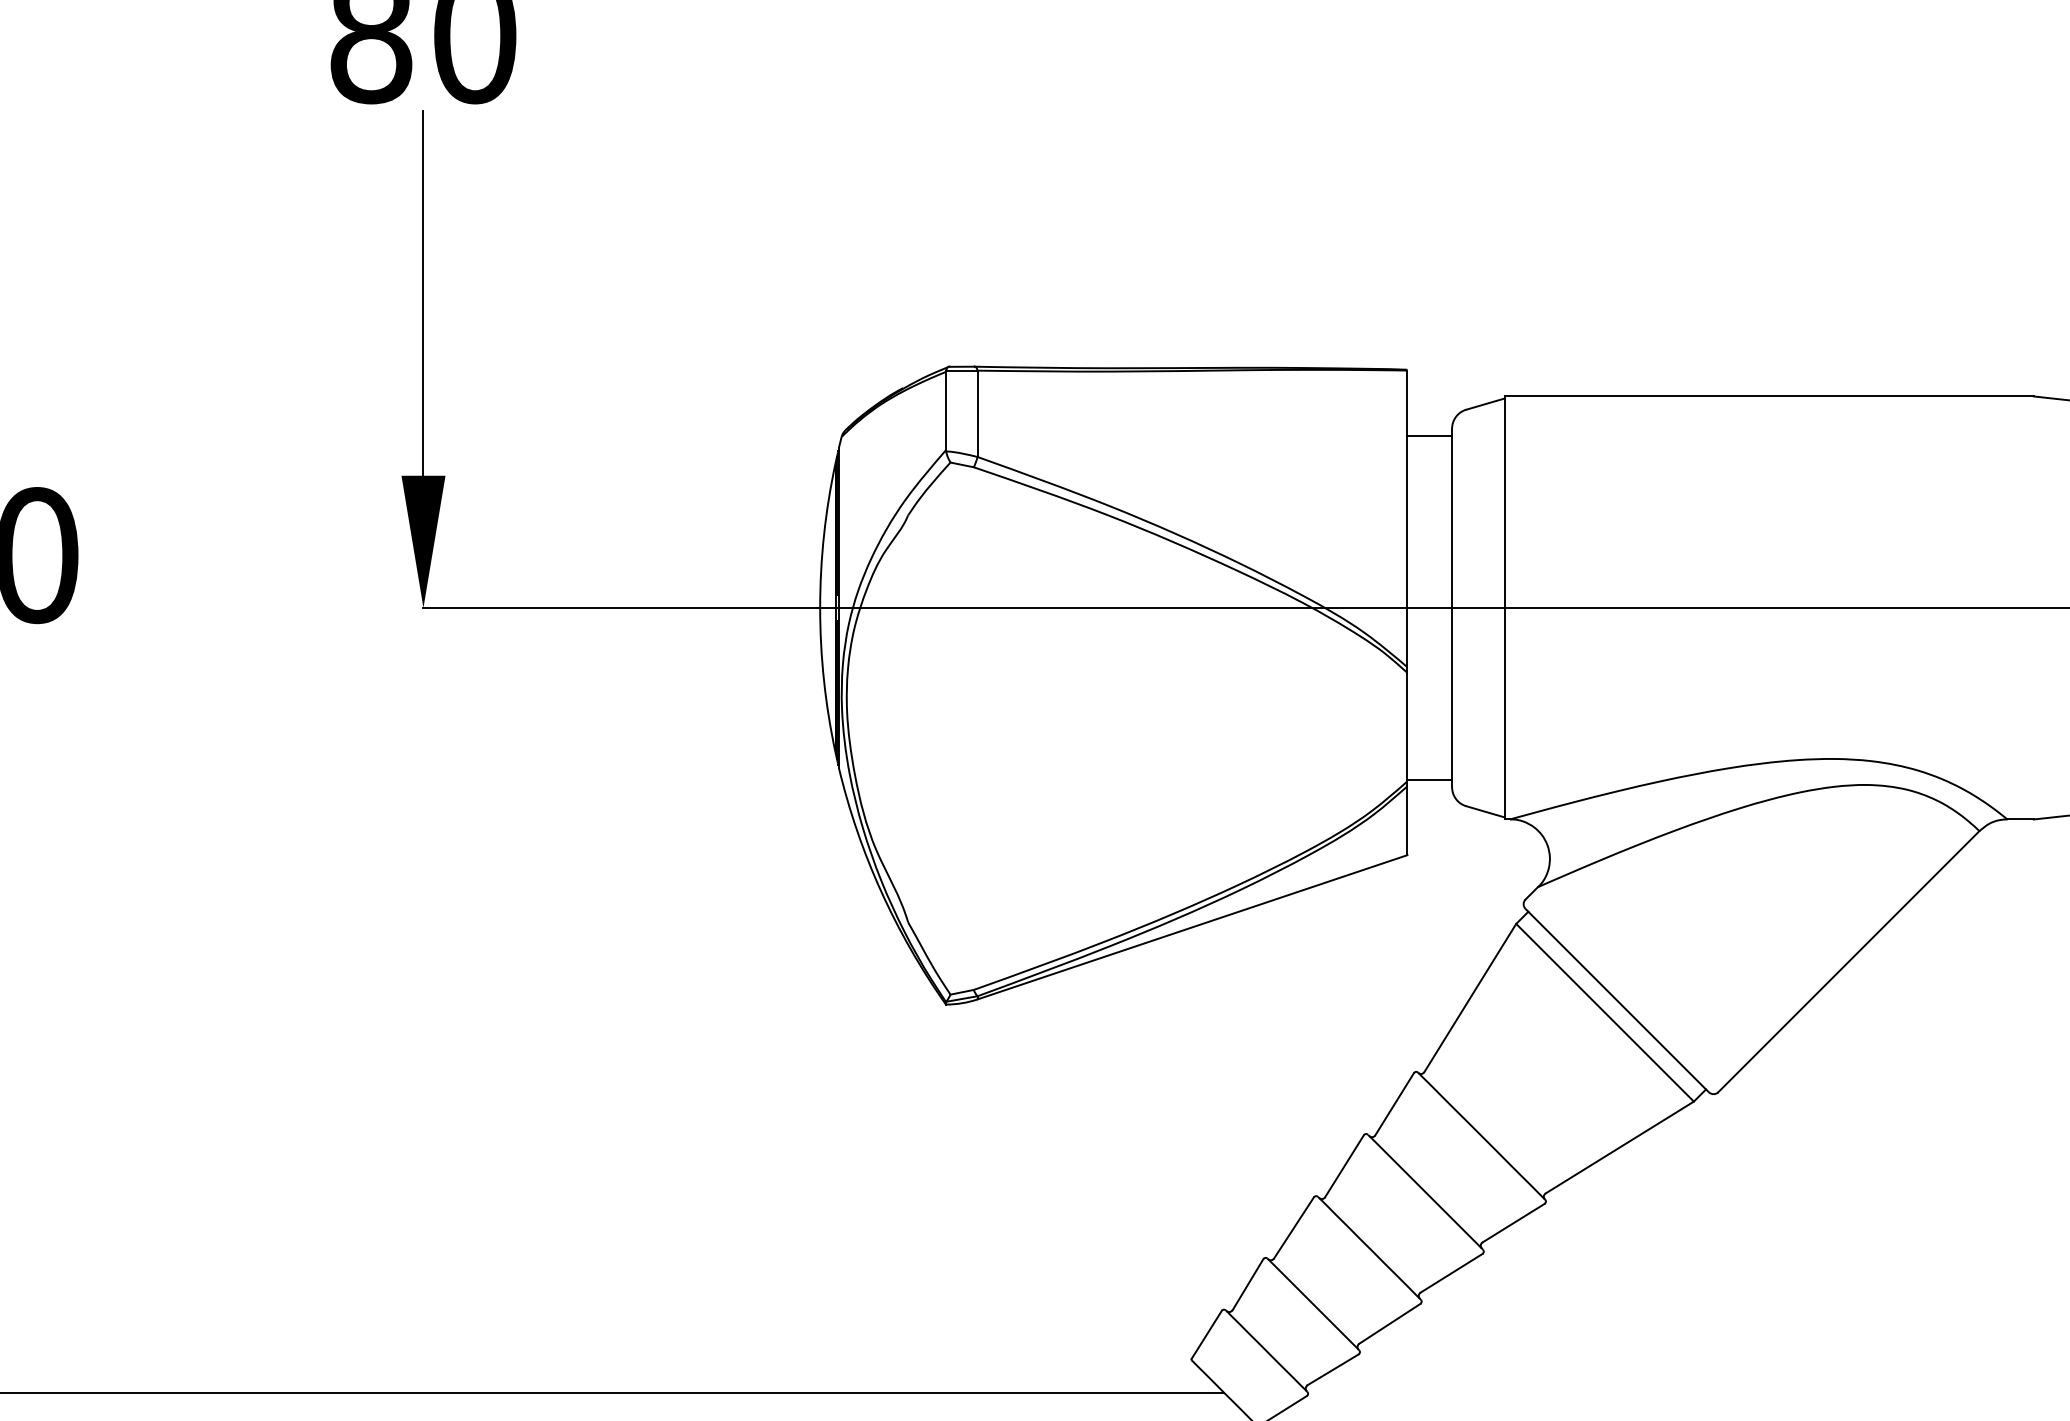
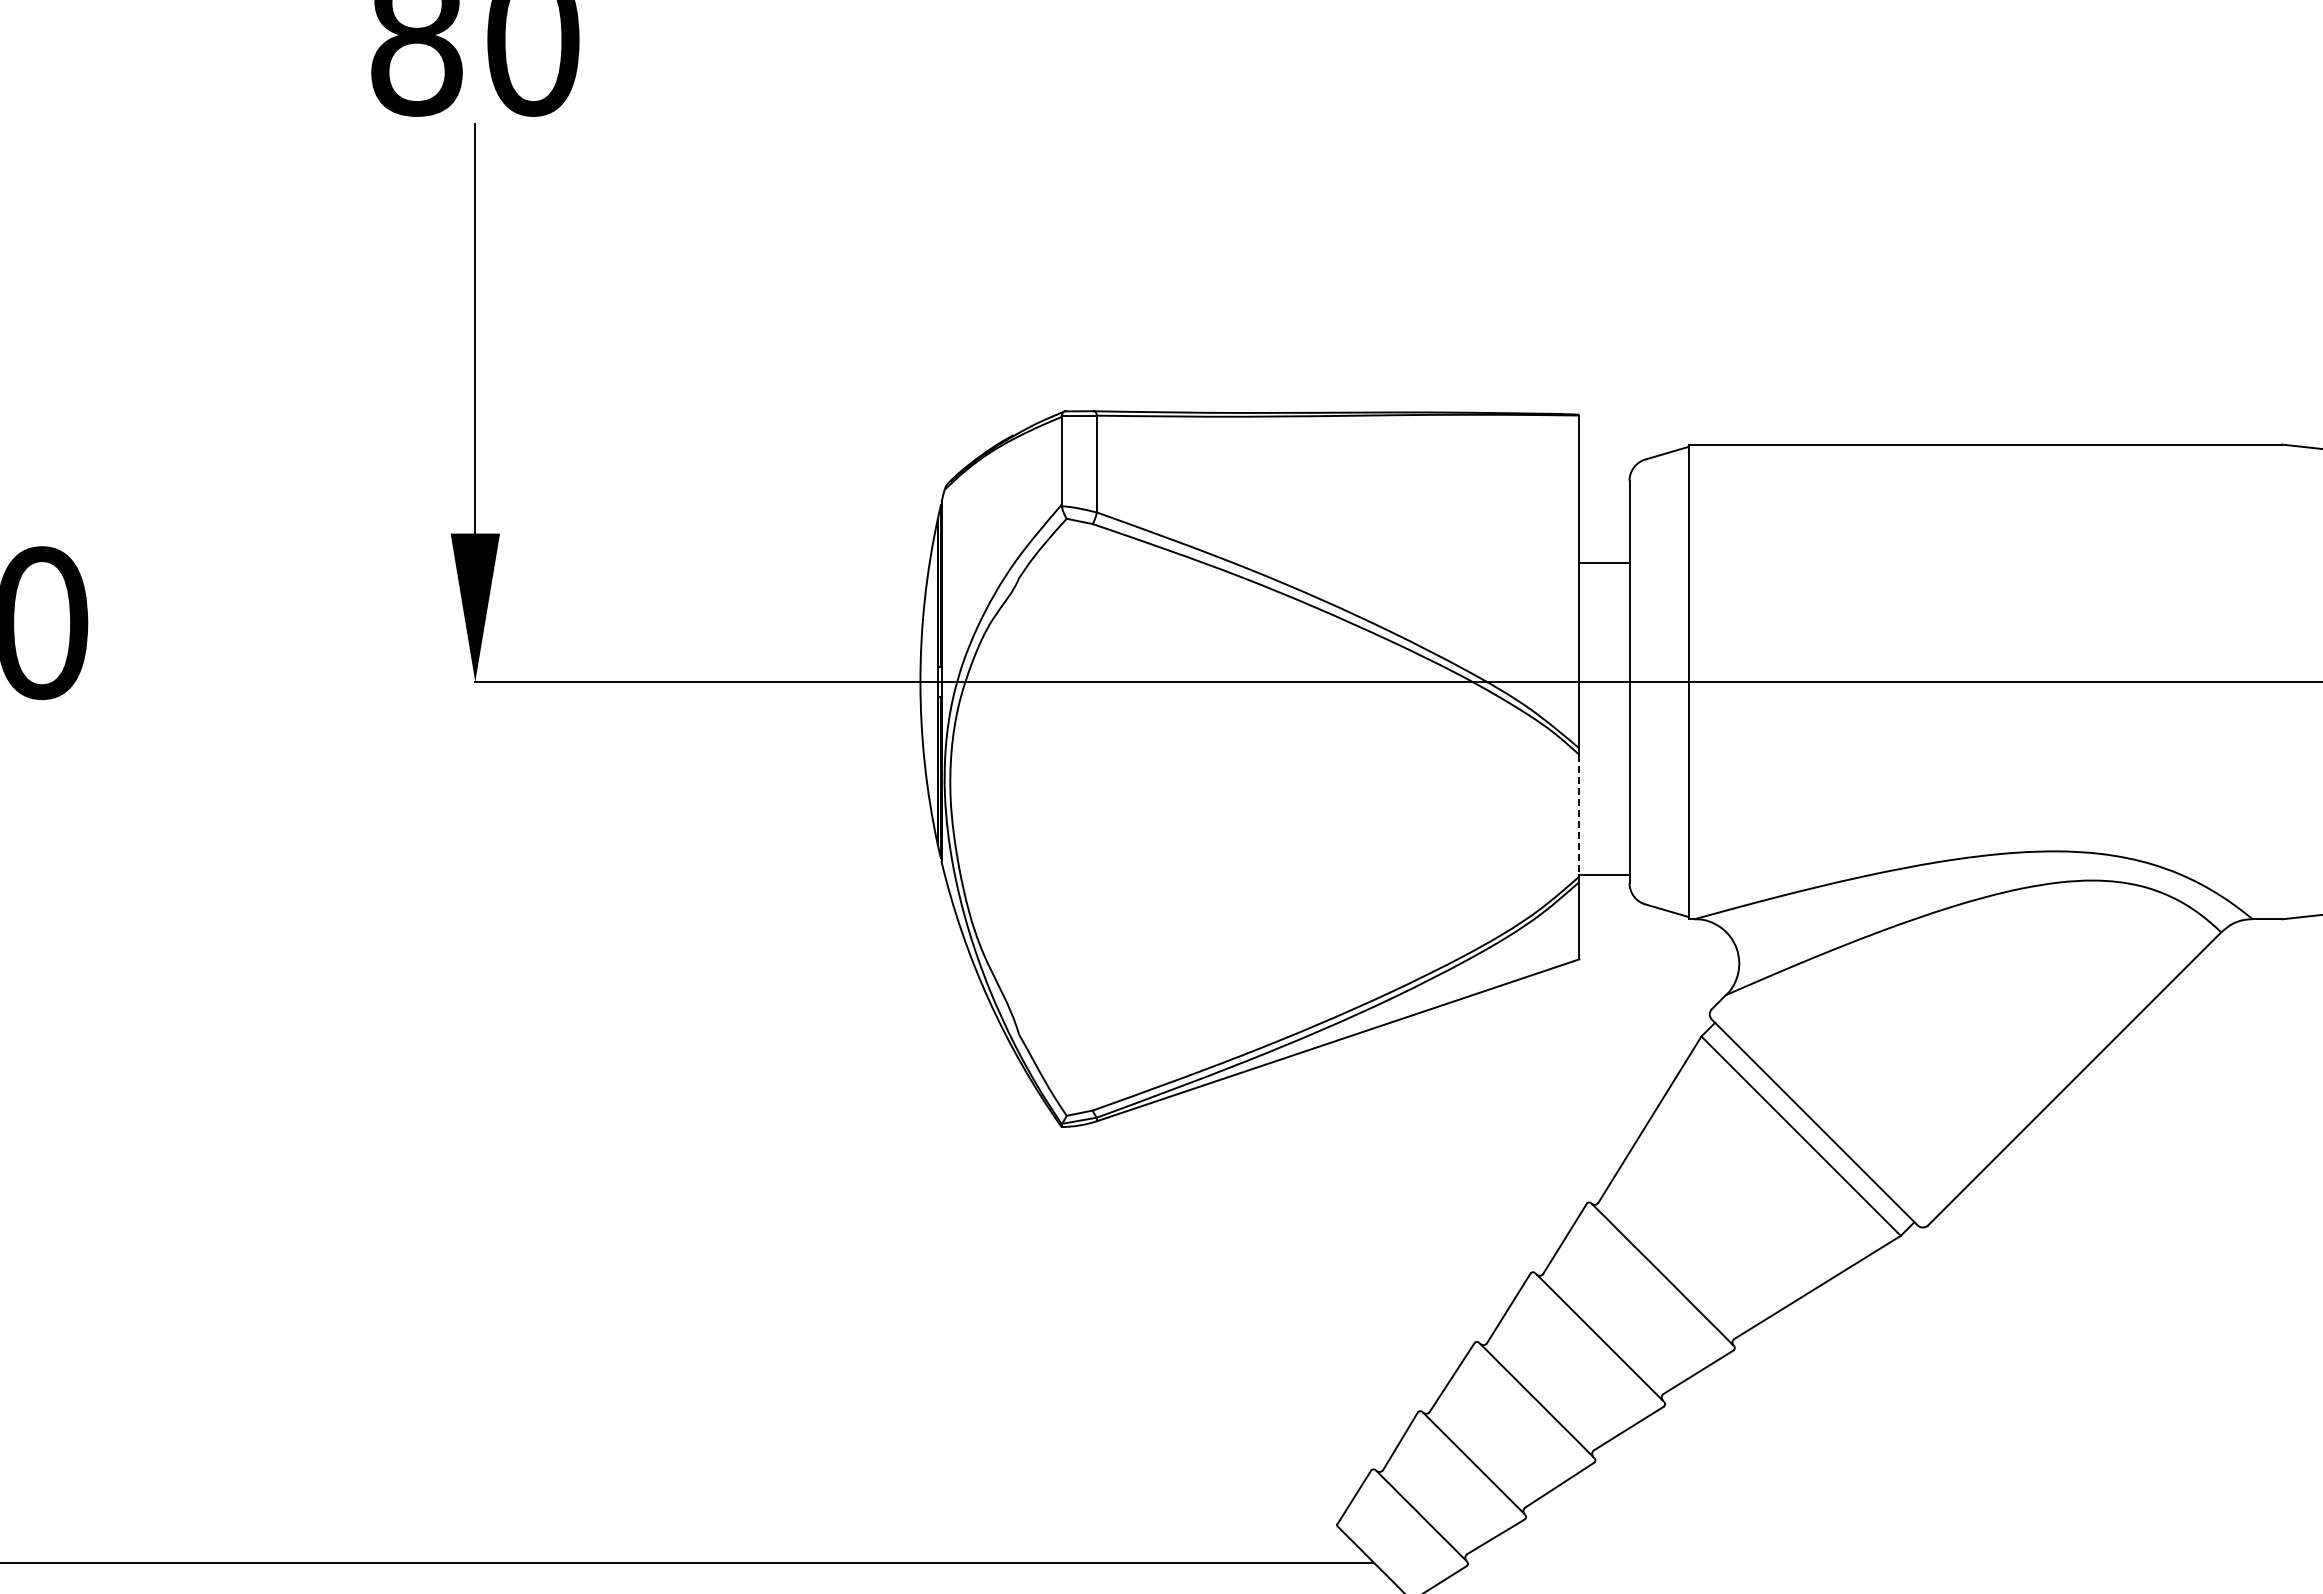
line: (1429, 436) -> (1604, 563), moved
line: (1407, 726) -> (1579, 815), solid -> dashed

